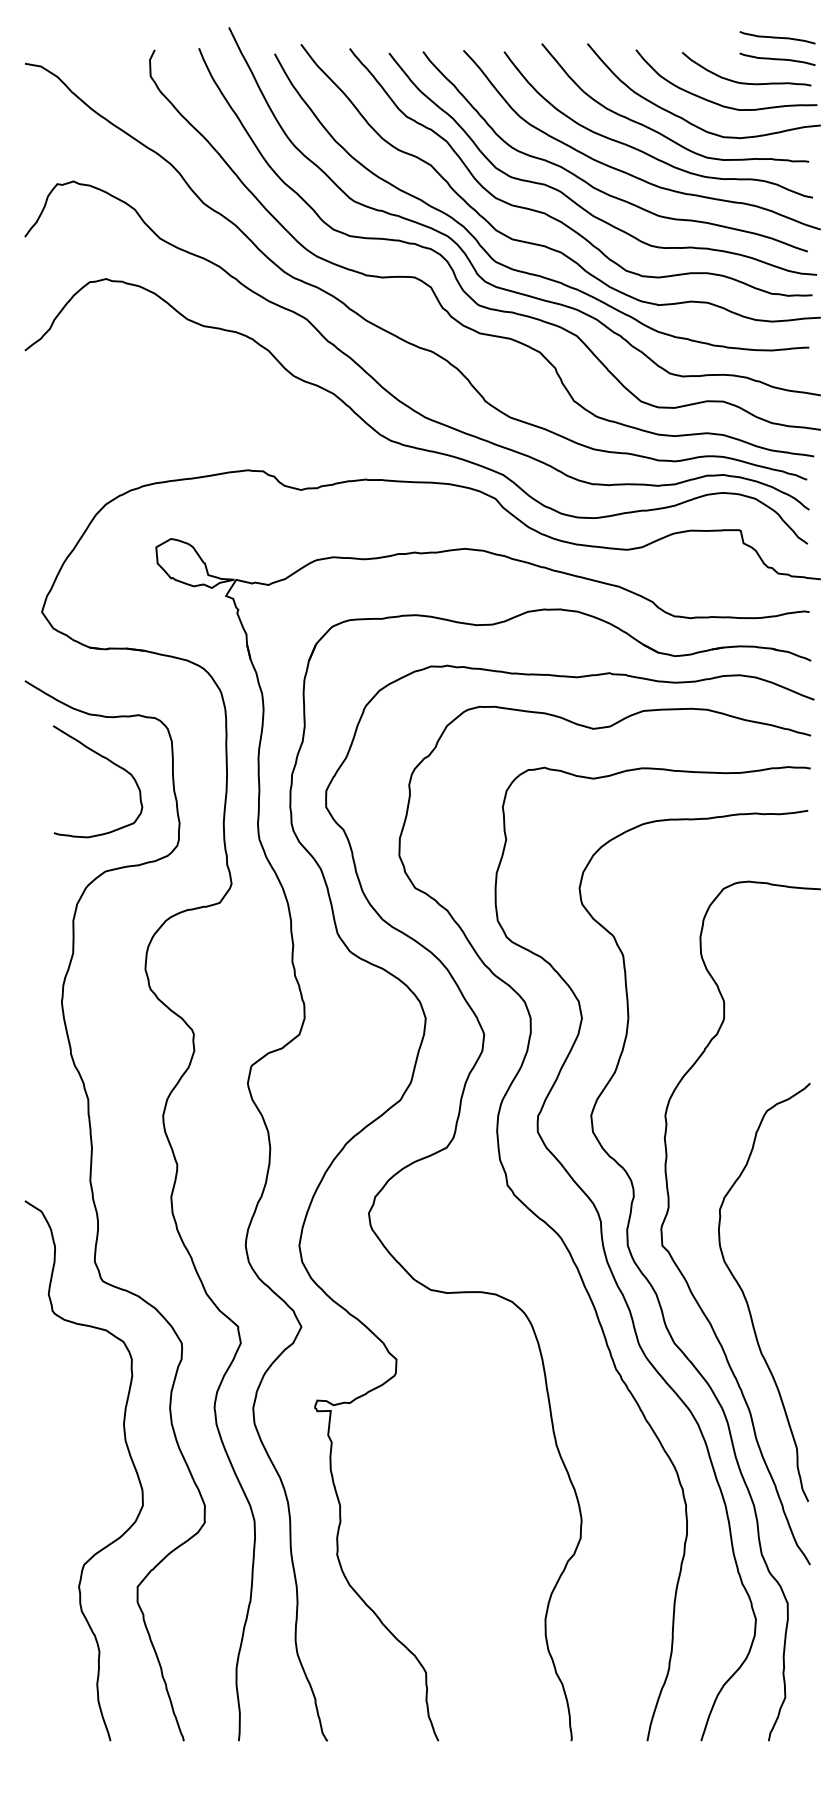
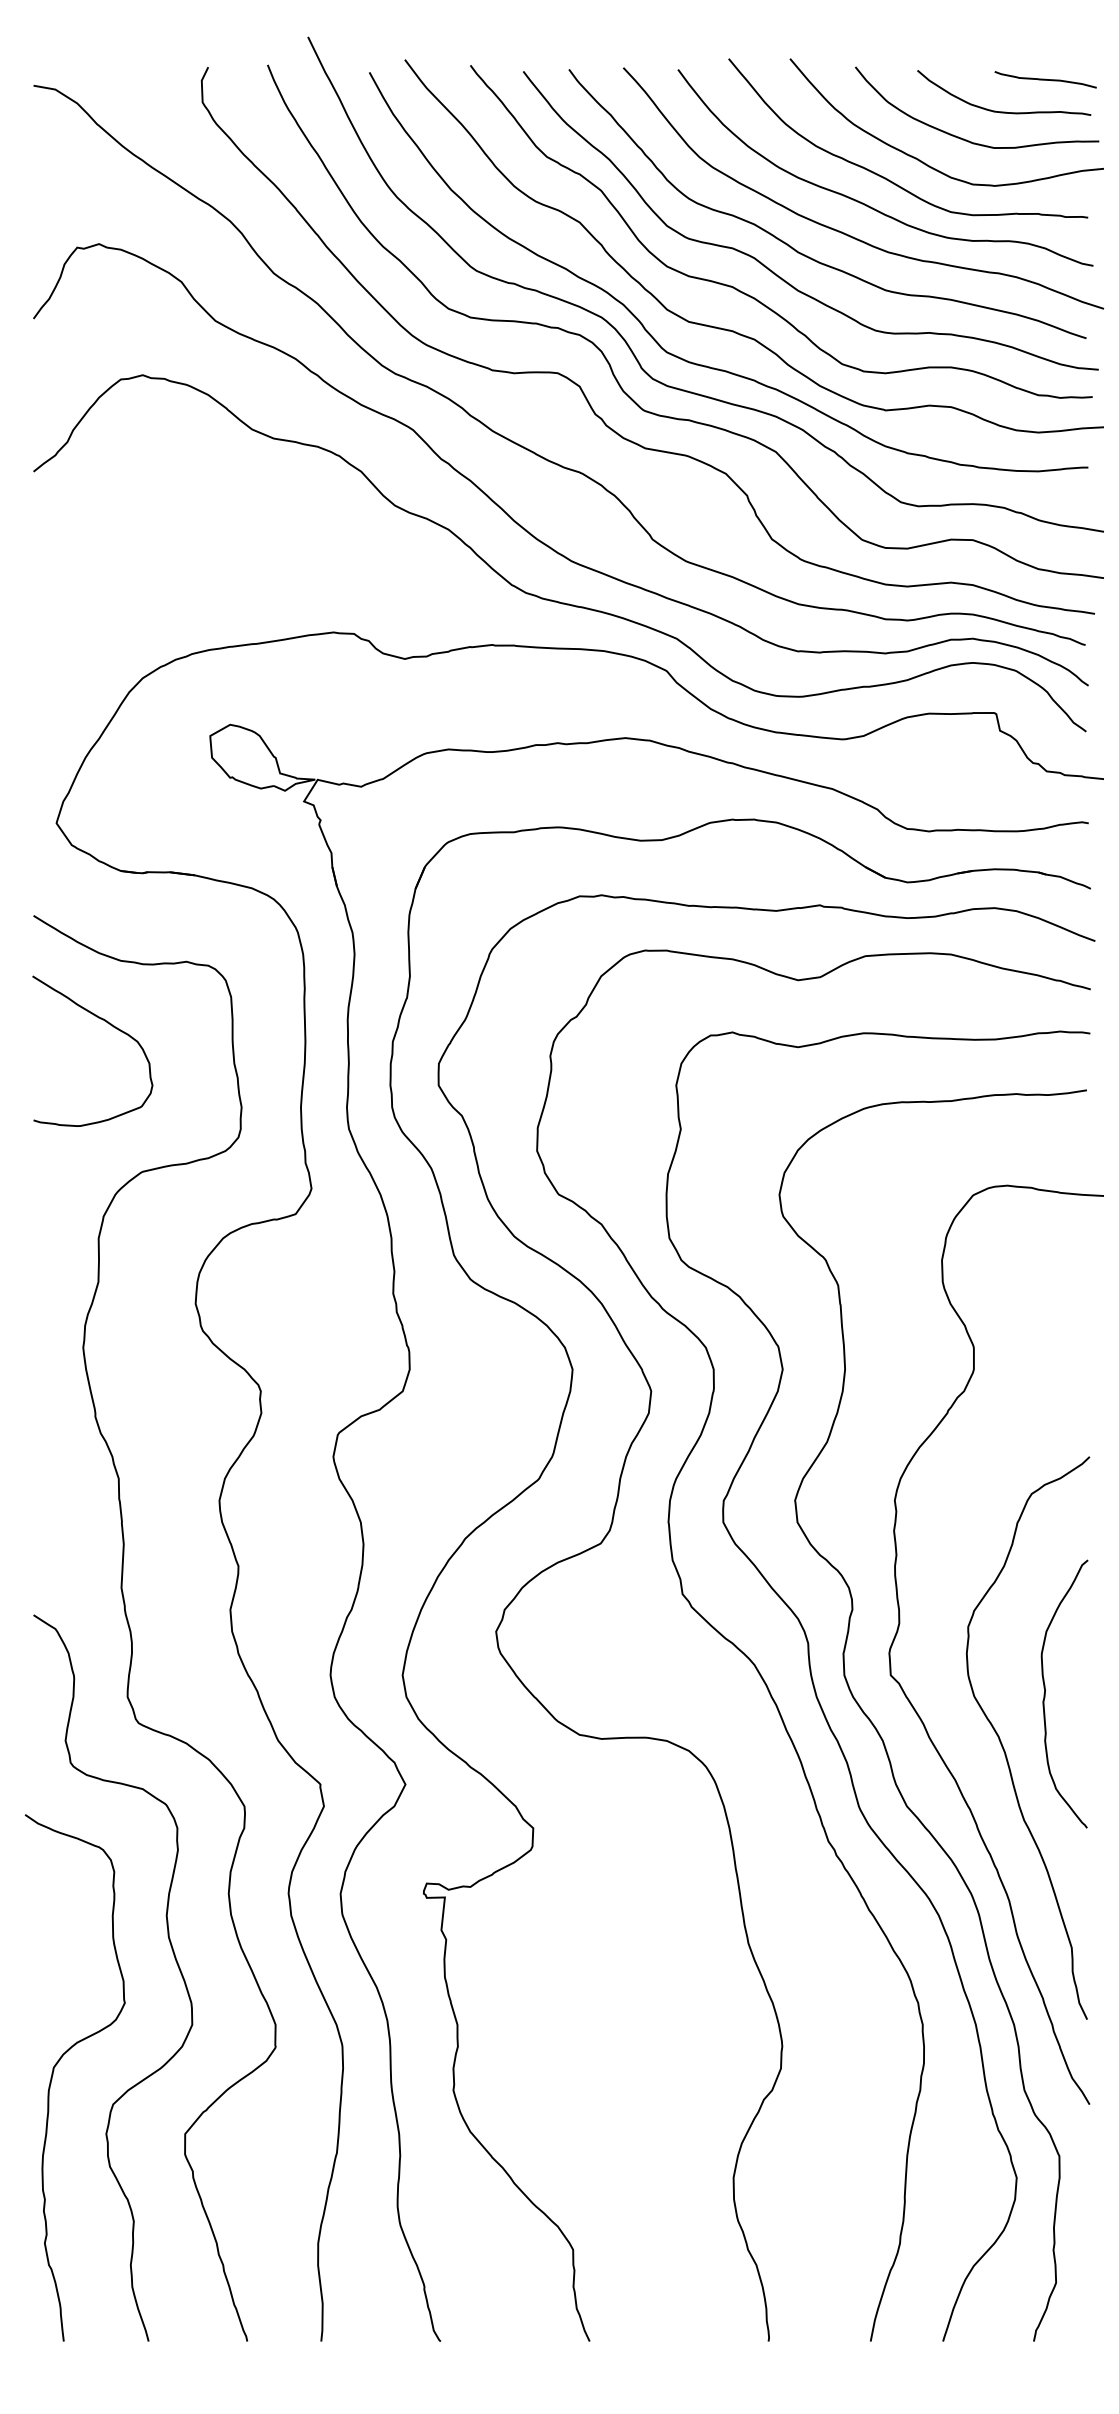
curve: (777, 37) -> (1045, 50), removed
curve: (111, 762) -> (110, 1025), moved
curve: (777, 1259) -> (1045, 1693), added
curve: (39, 1543) -> (53, 2075), added

